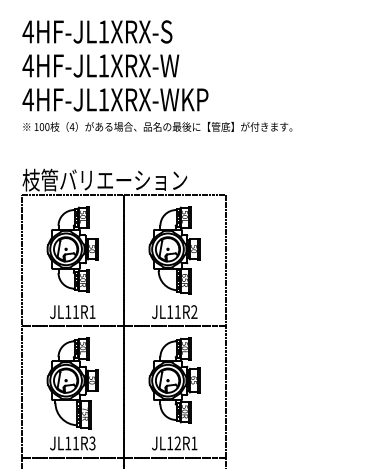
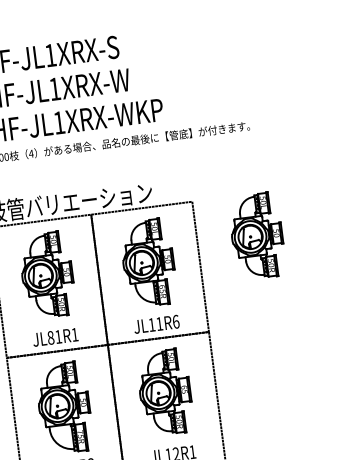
part: (285, 237) -> (256, 236), added
text: (68, 312) -> (51, 338), JL11R1 -> JL81R1
text: (194, 312) -> (176, 322), JL11R2 -> JL11R6

